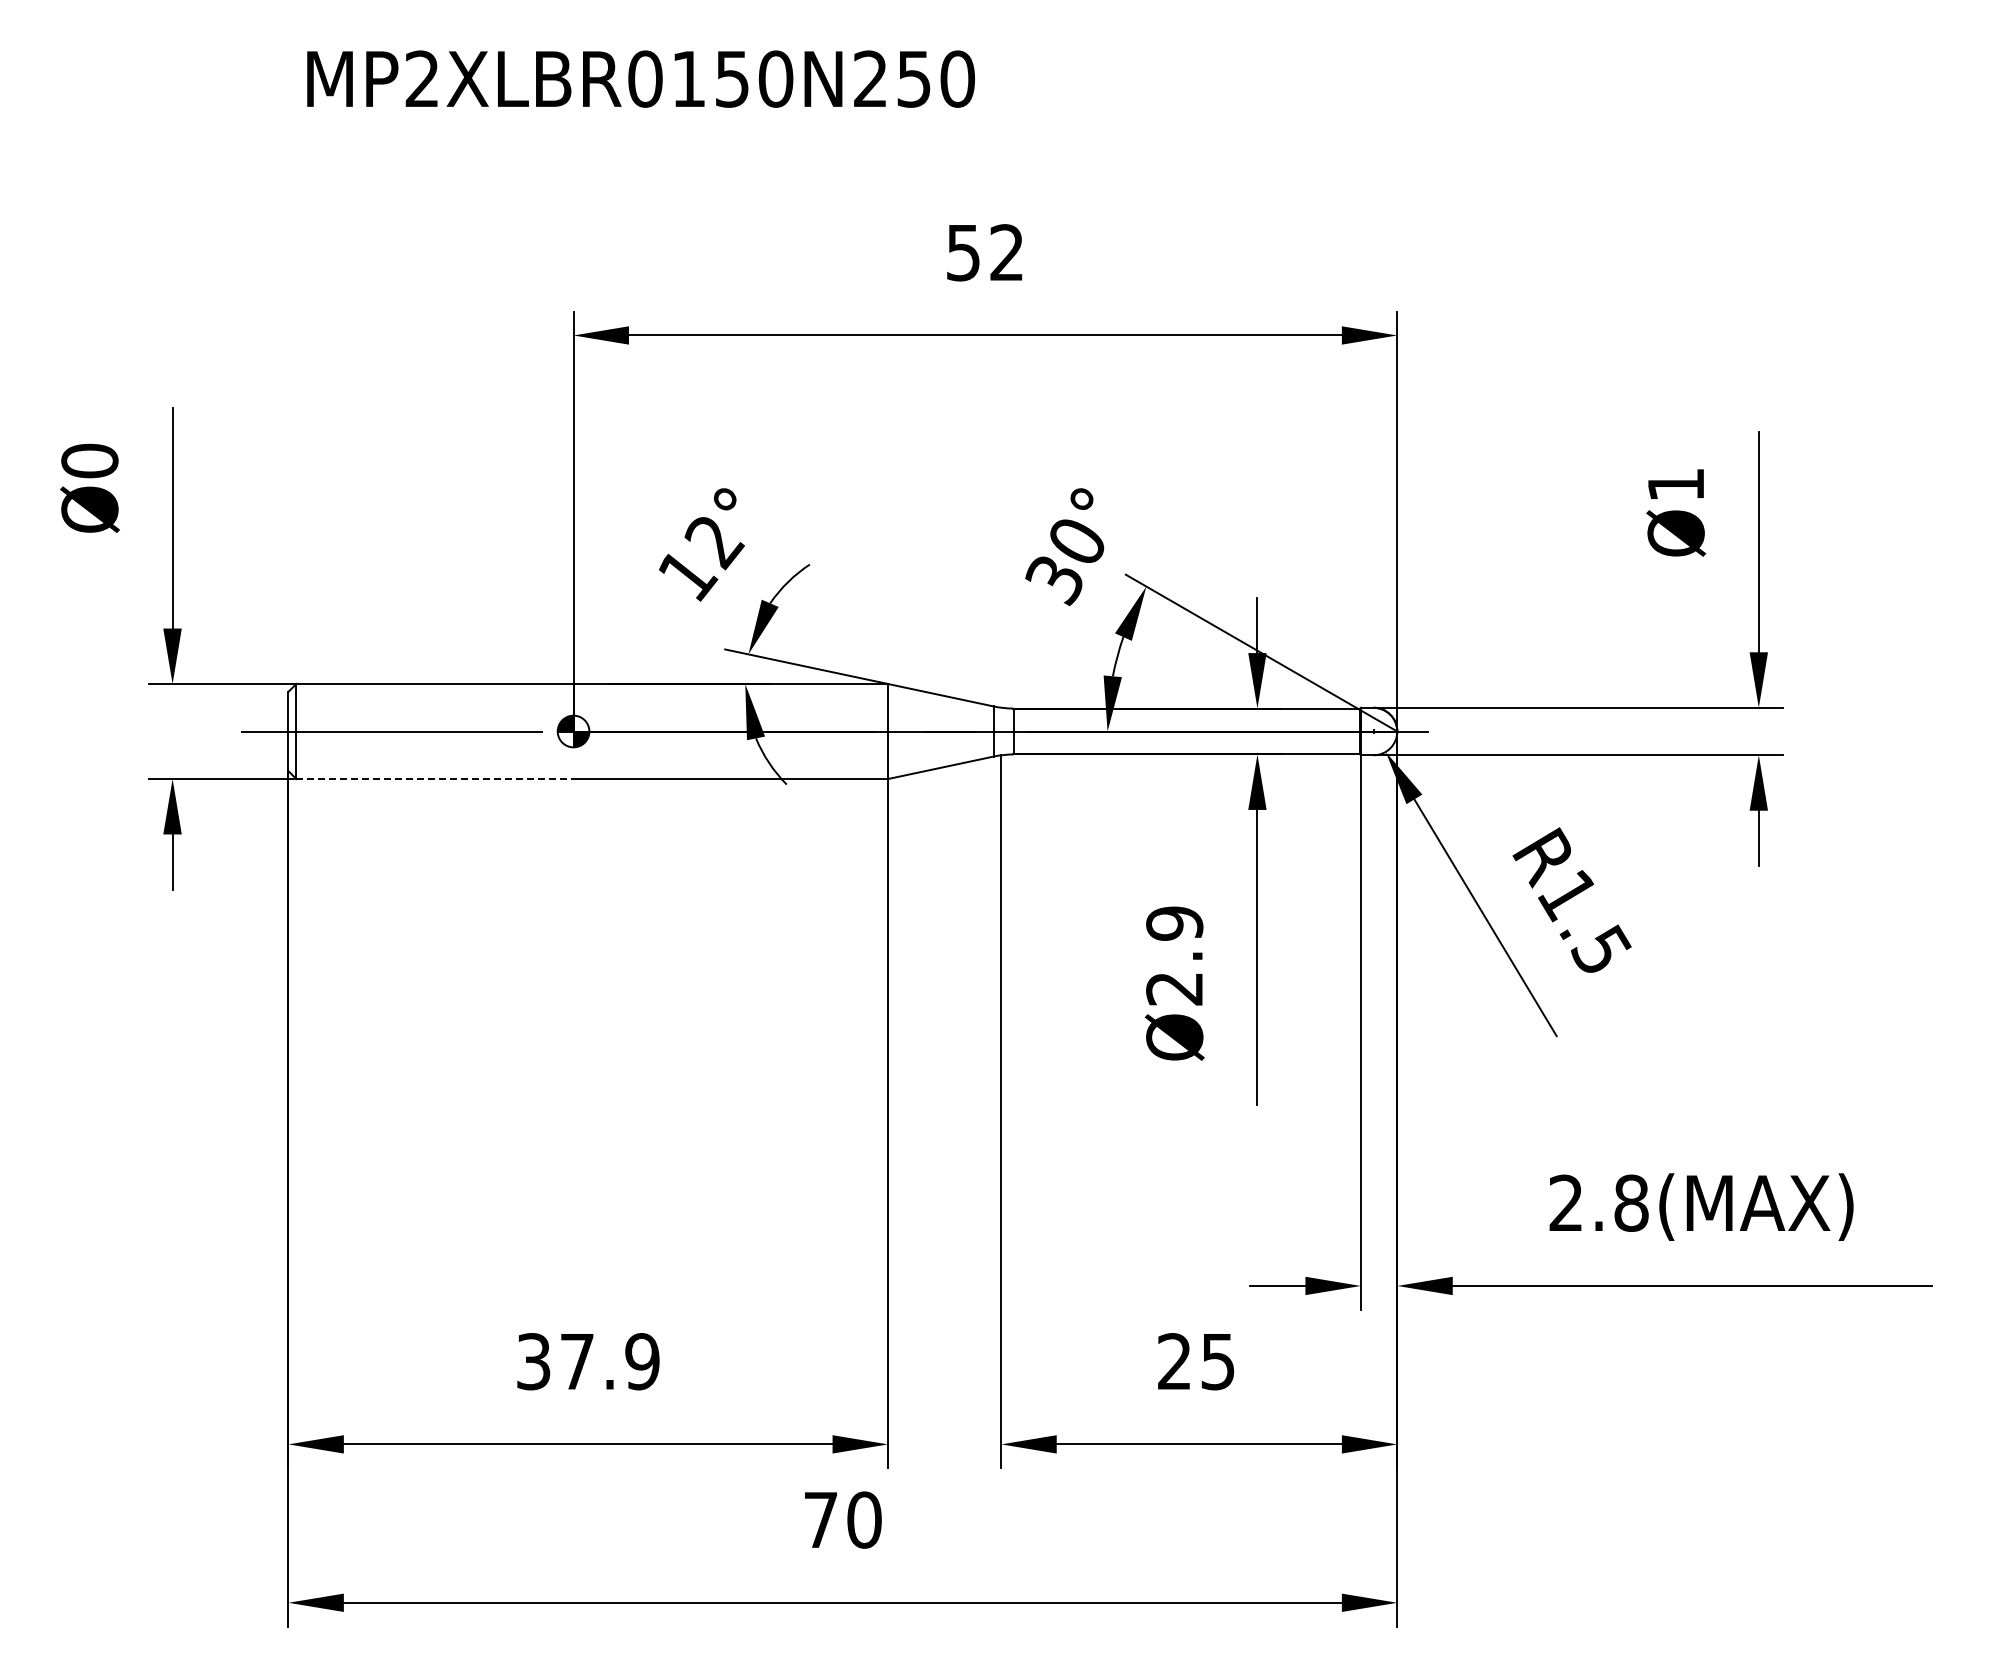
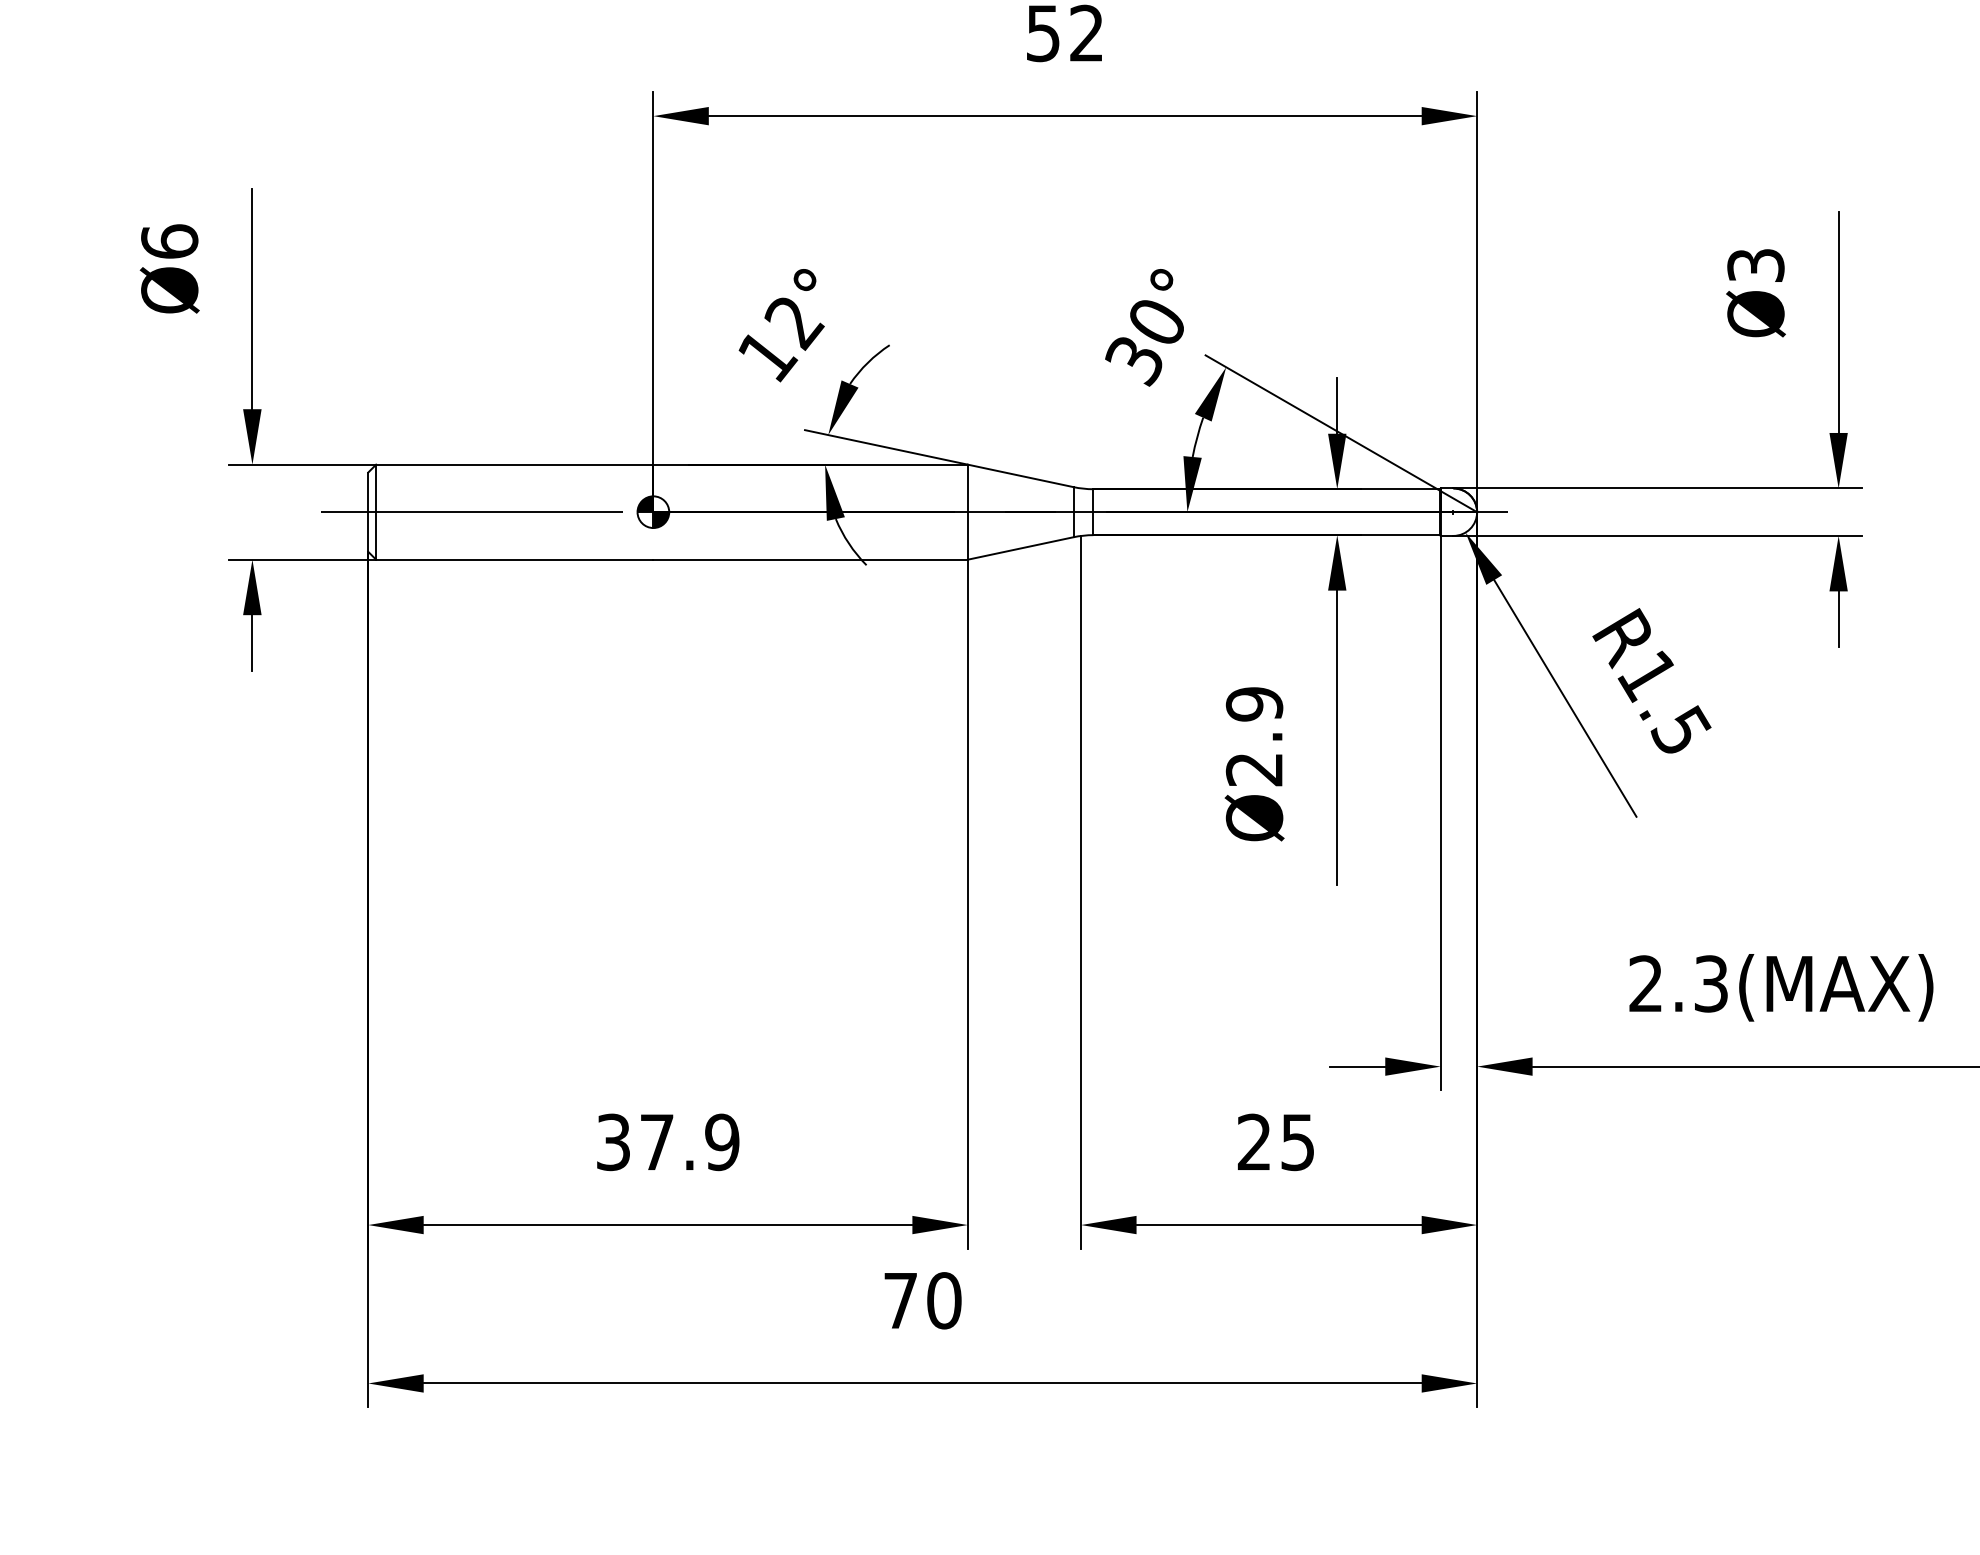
text: (89, 460) -> (169, 241), Ø0 -> Ø6
text: (1675, 484) -> (1755, 265), Ø1 -> Ø3
line: (434, 779) -> (514, 560), dashed -> solid
text: (1631, 1202) -> (1711, 983), 2.8(MAX) -> 2.3(MAX)

